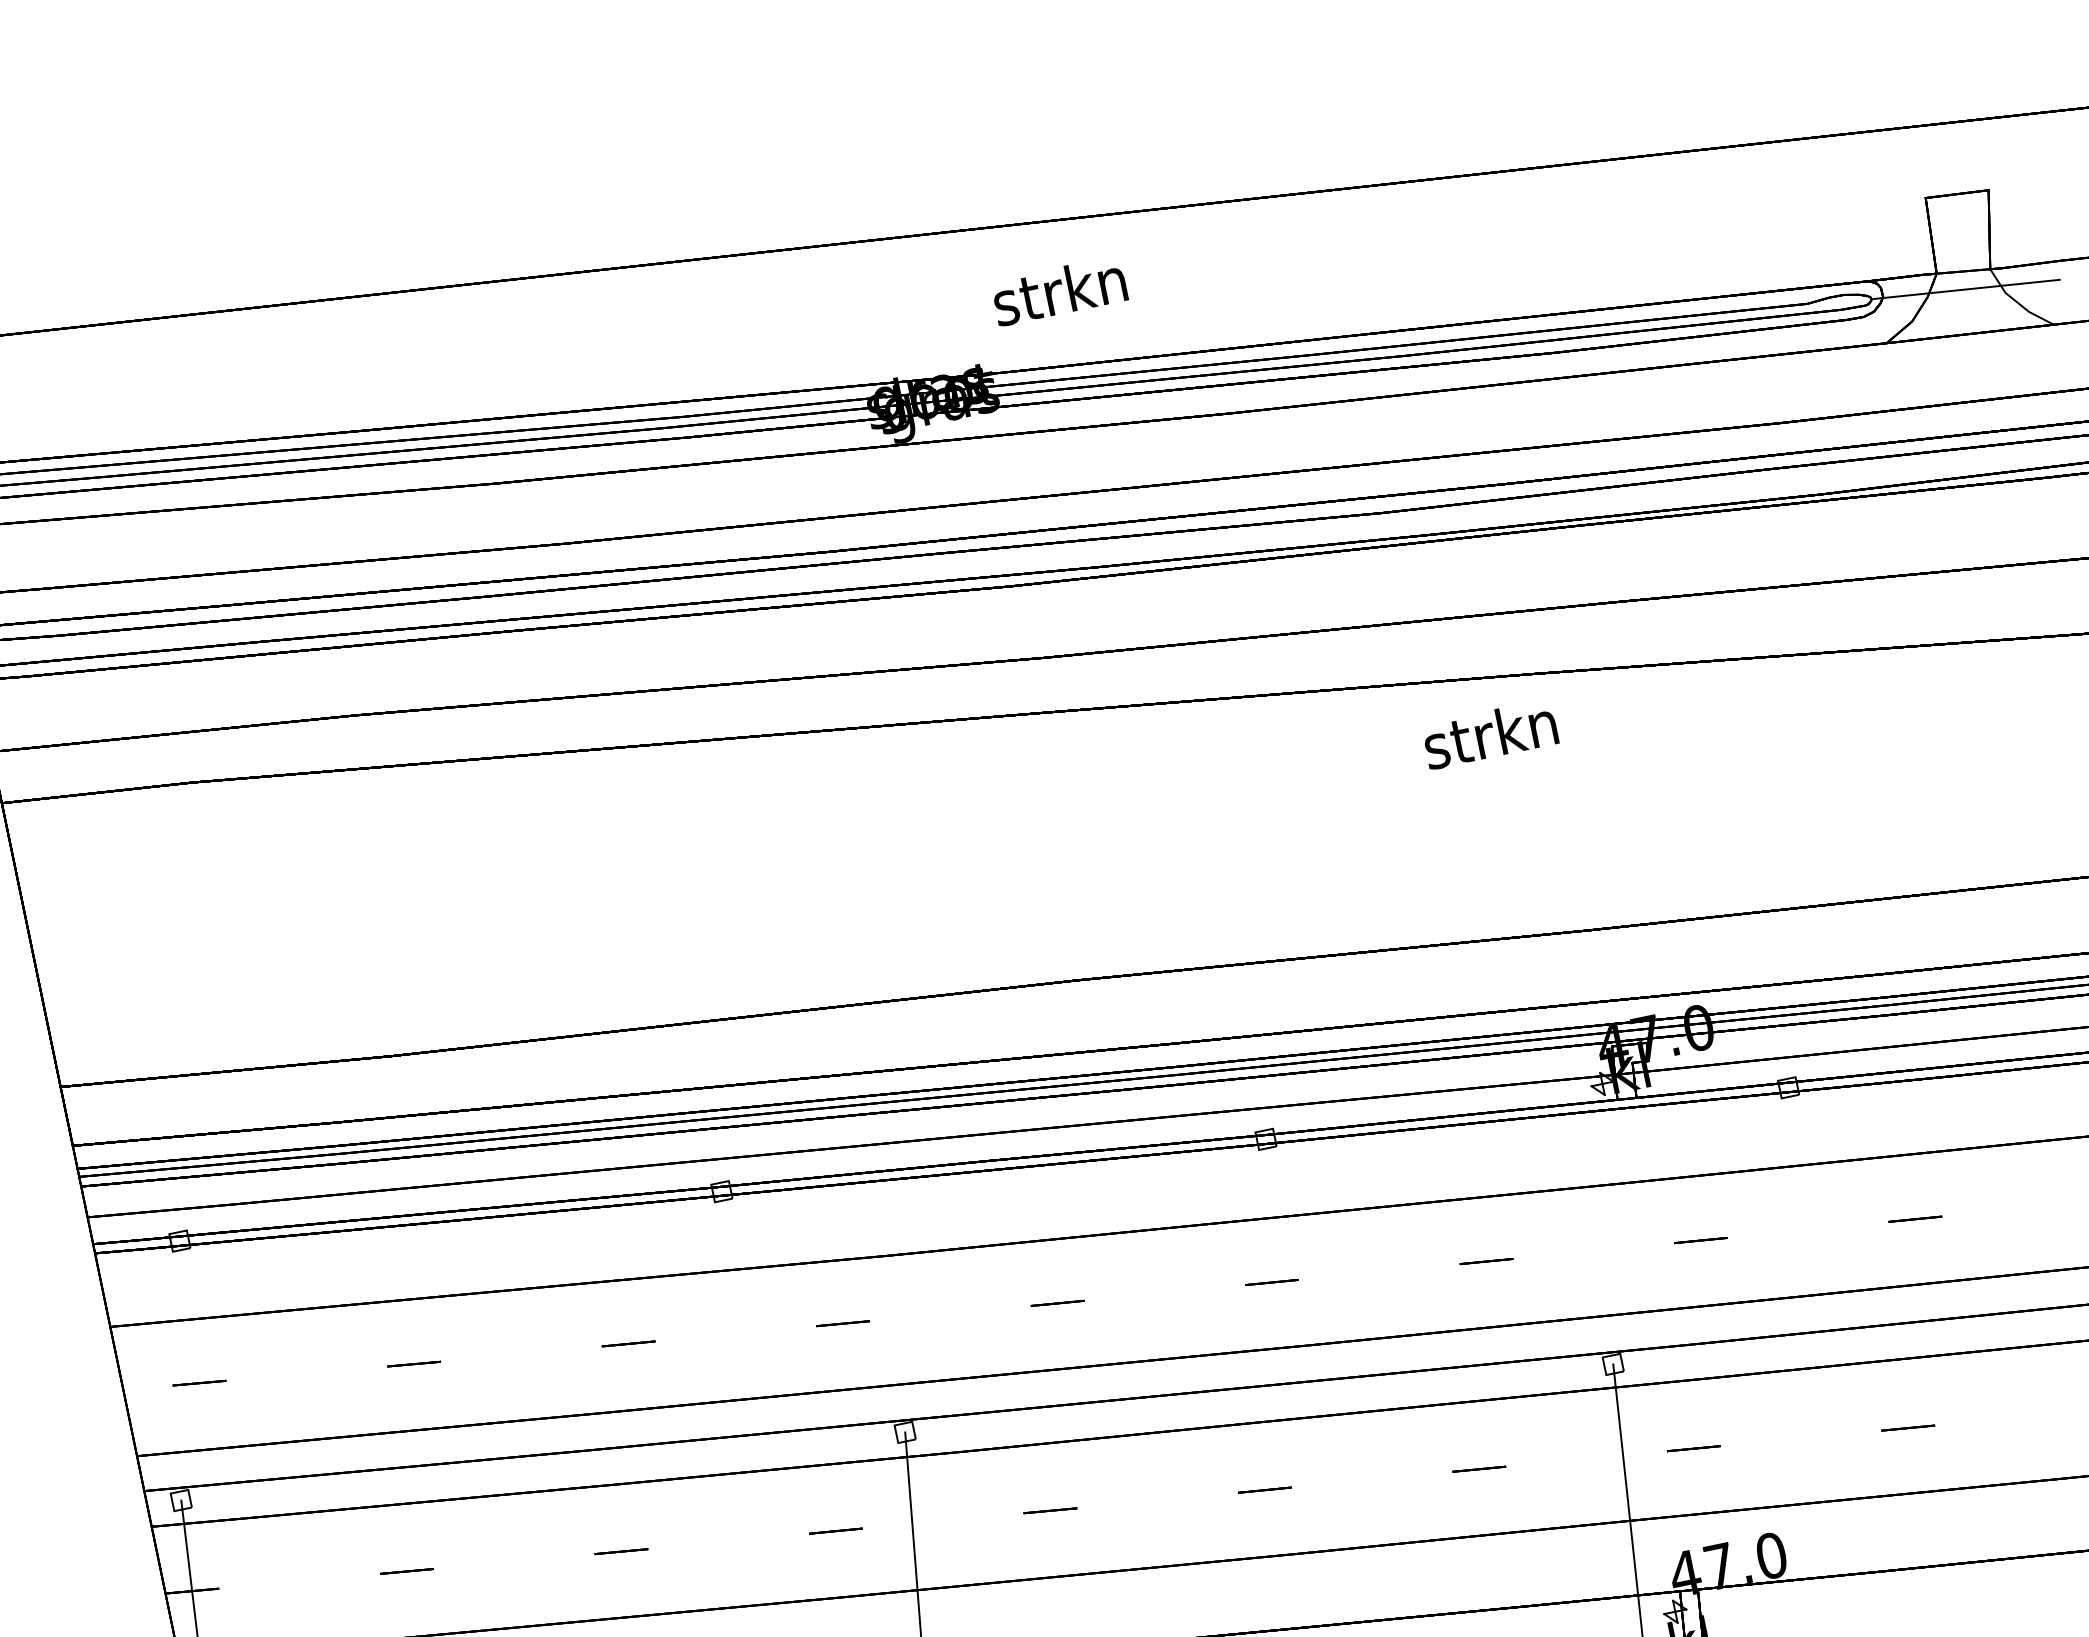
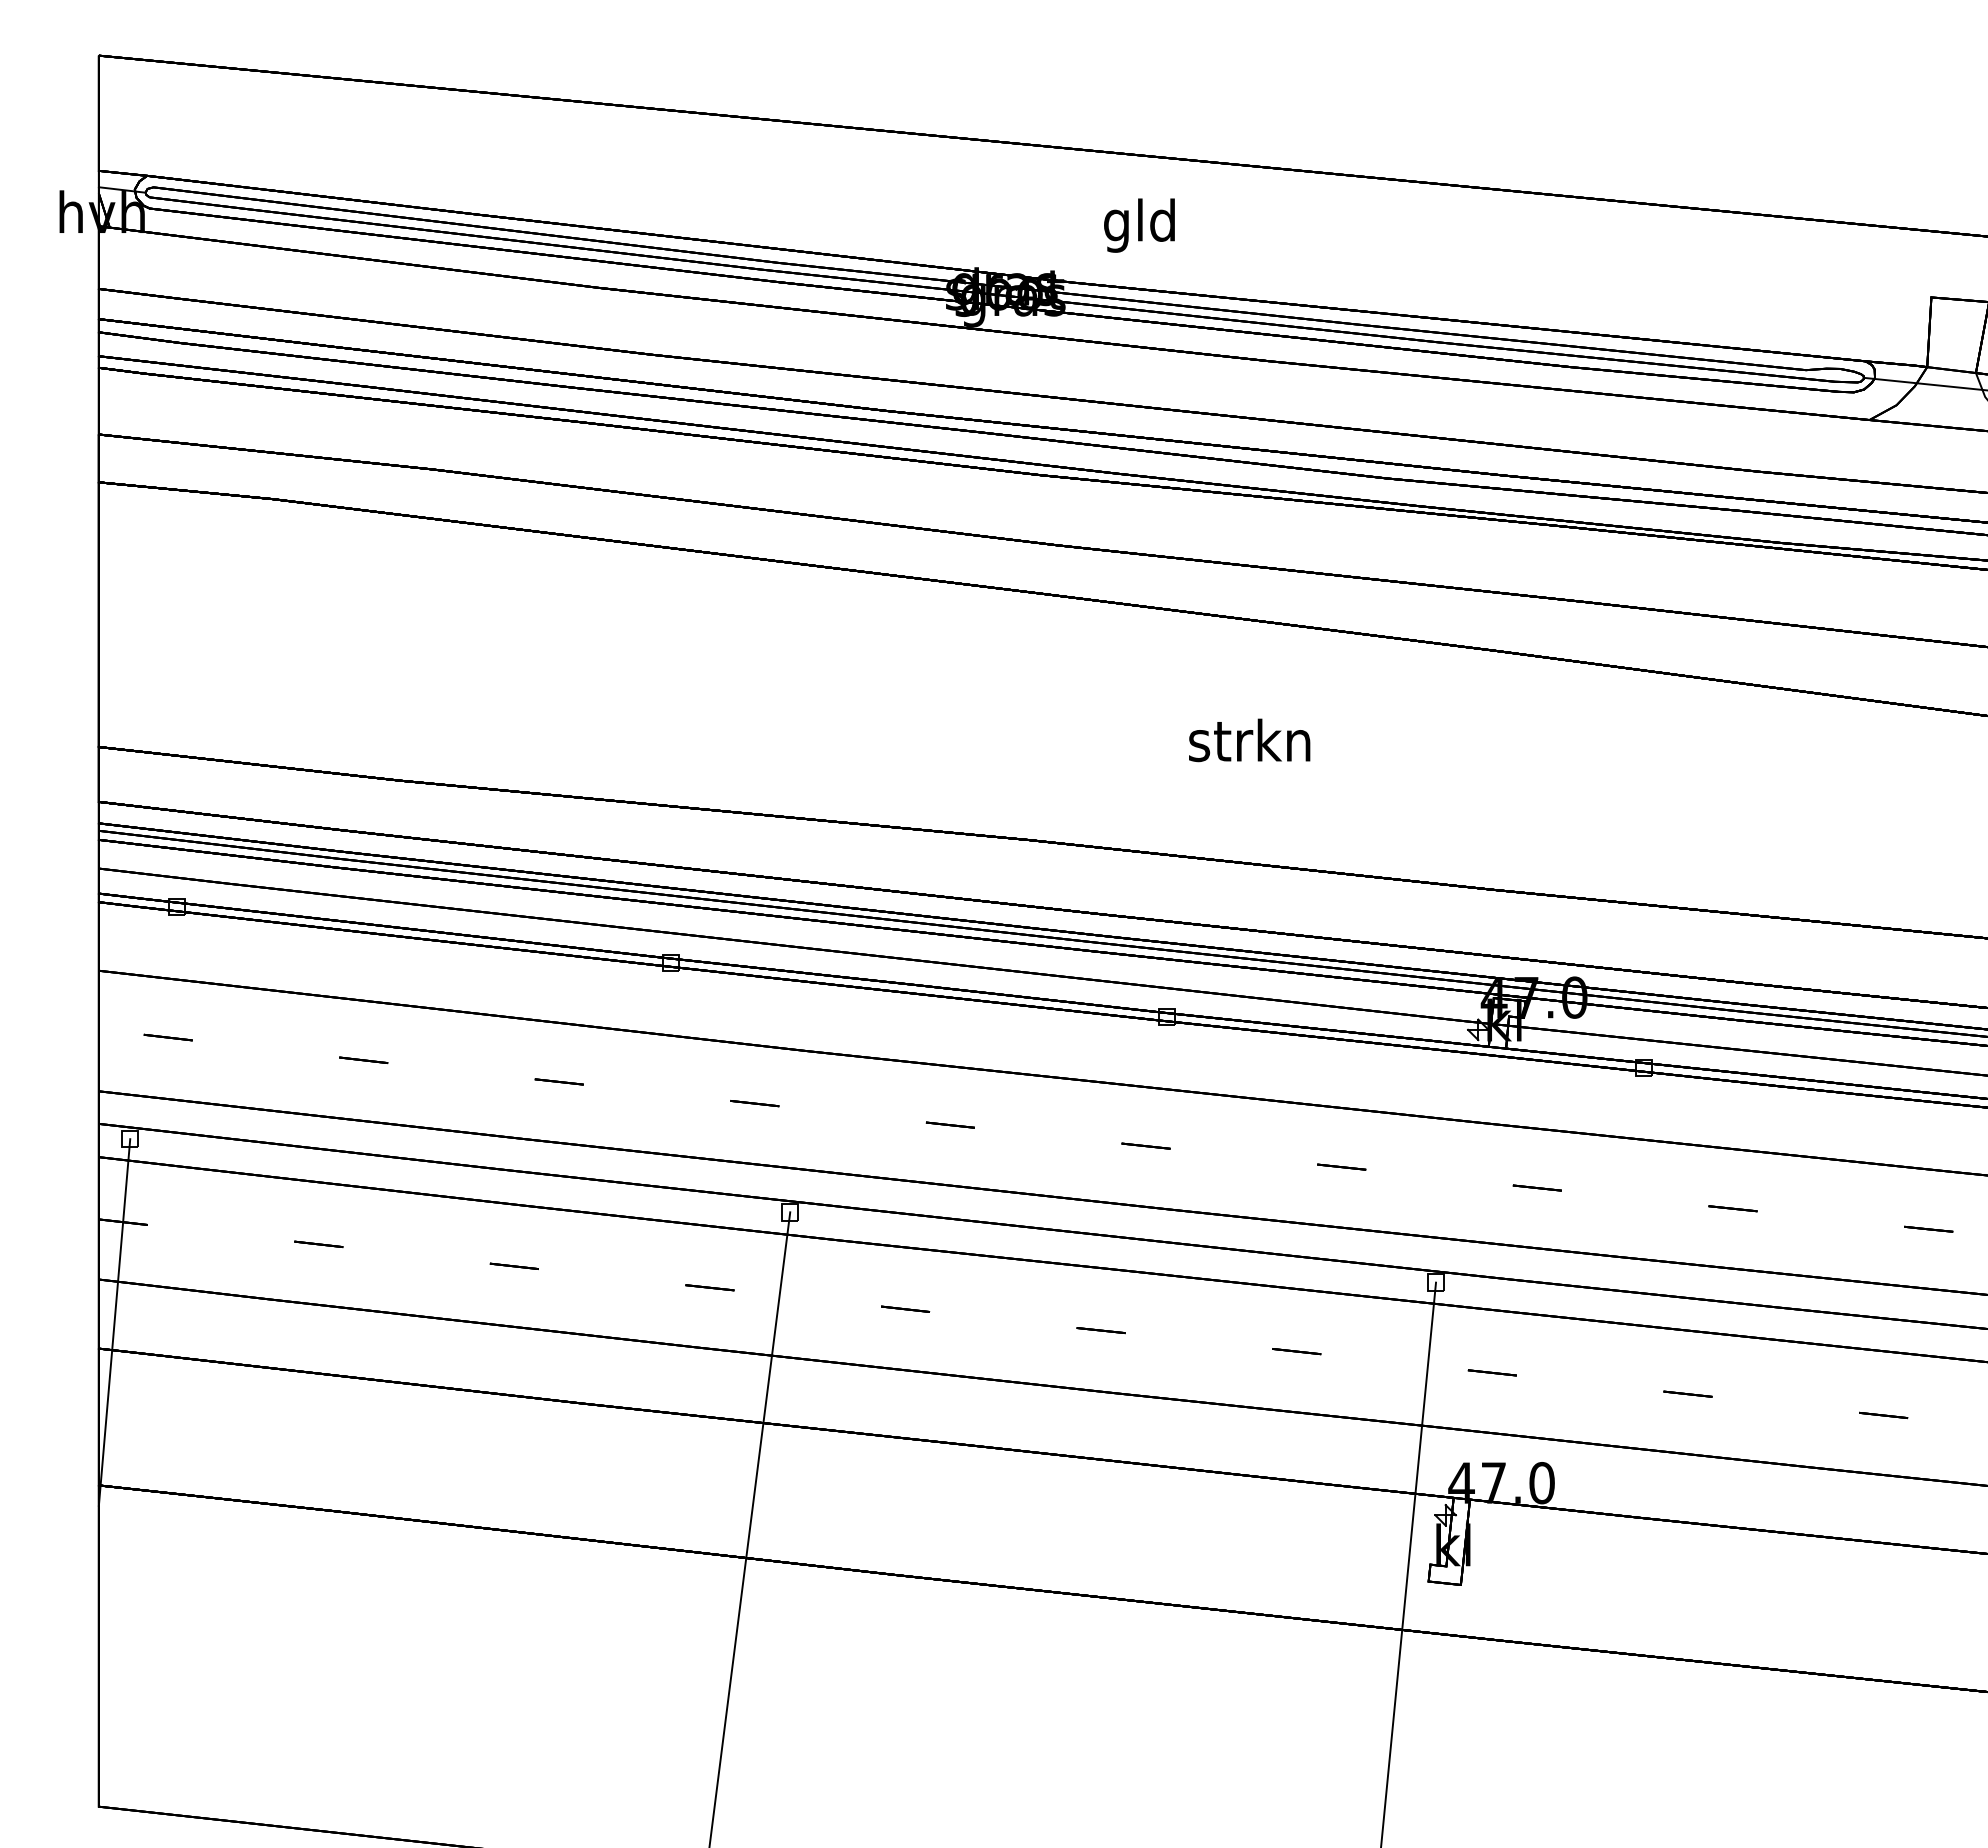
text: (1060, 296) -> (1139, 225), strkn -> gld
text: (1490, 734) -> (1249, 740), moved

